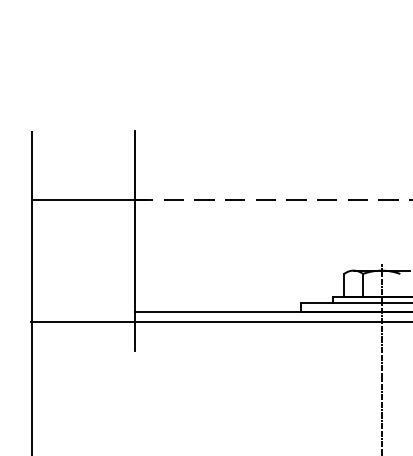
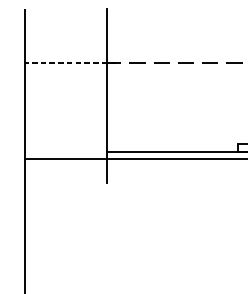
line: (89, 199) -> (70, 62), solid -> dashed

